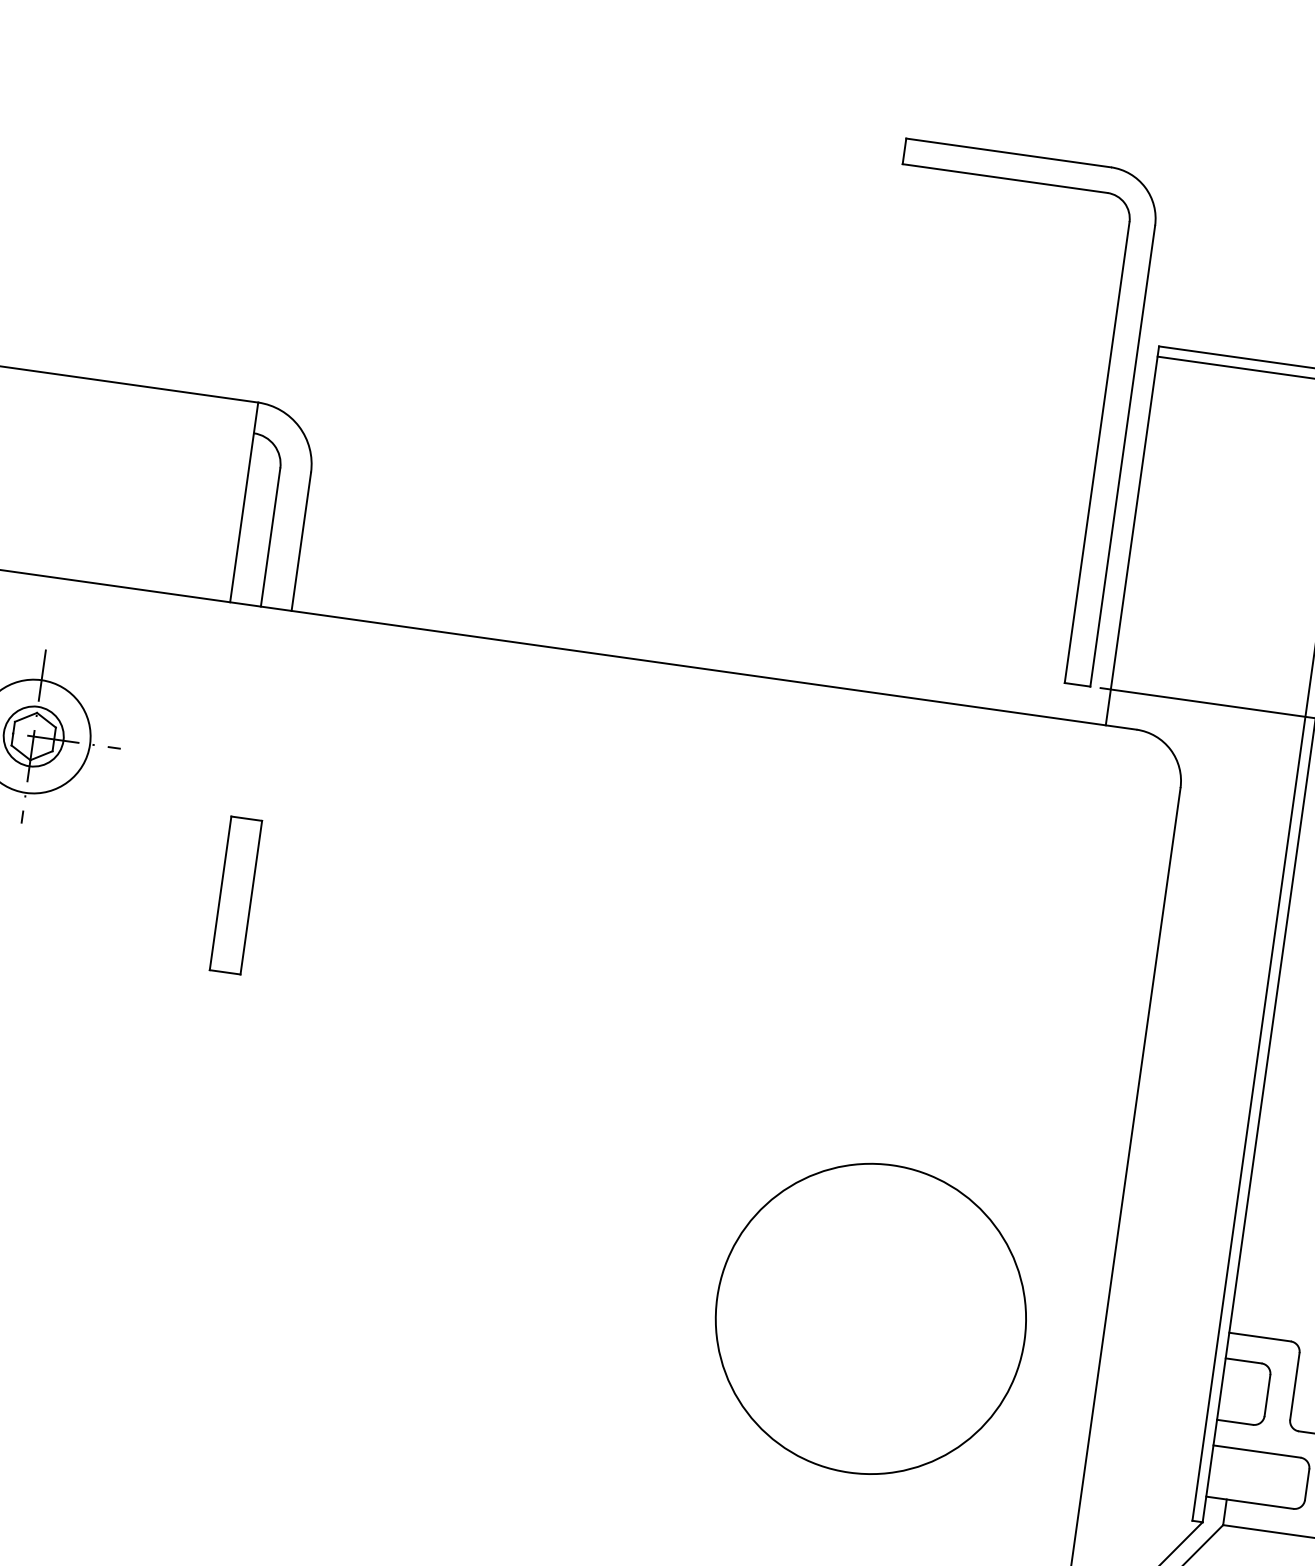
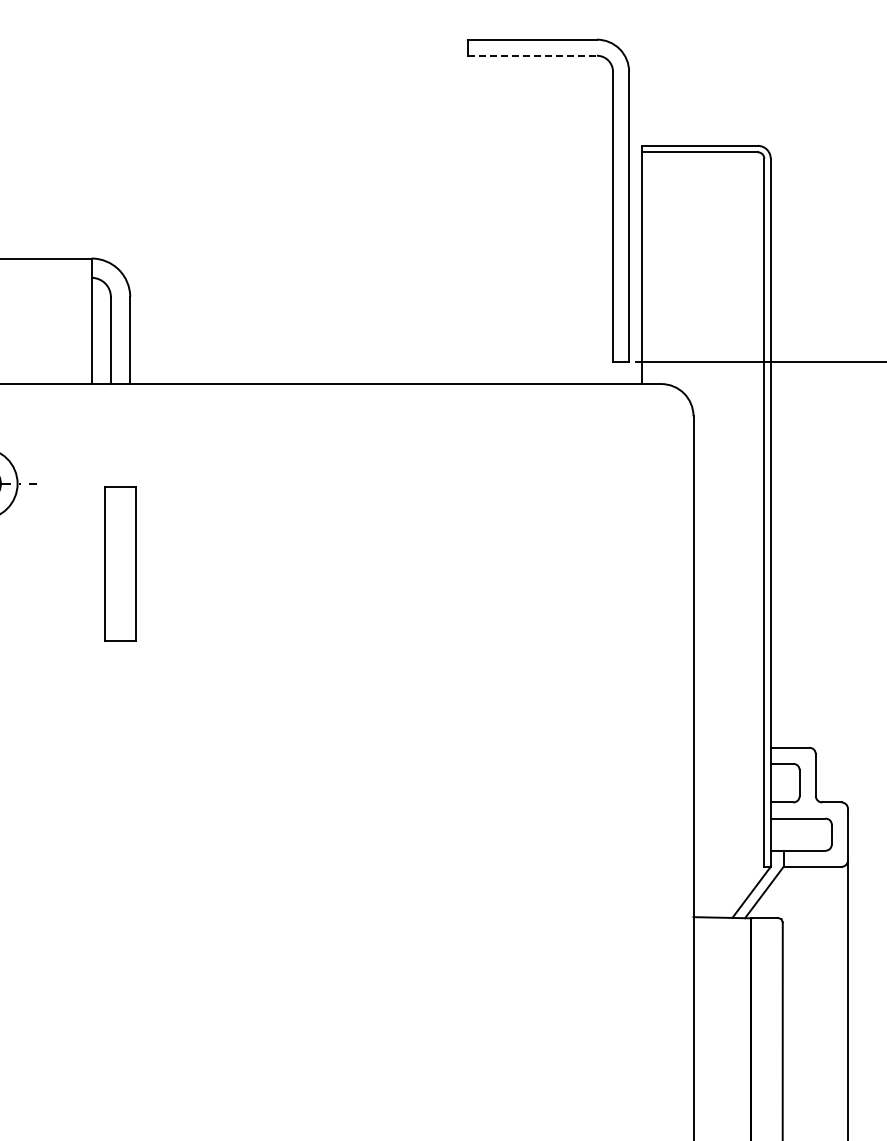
line: (1006, 178) -> (533, 55), solid -> dashed
part: (235, 895) -> (120, 564), size x1.6
circle: (870, 1317) -> (548, 769), removed

